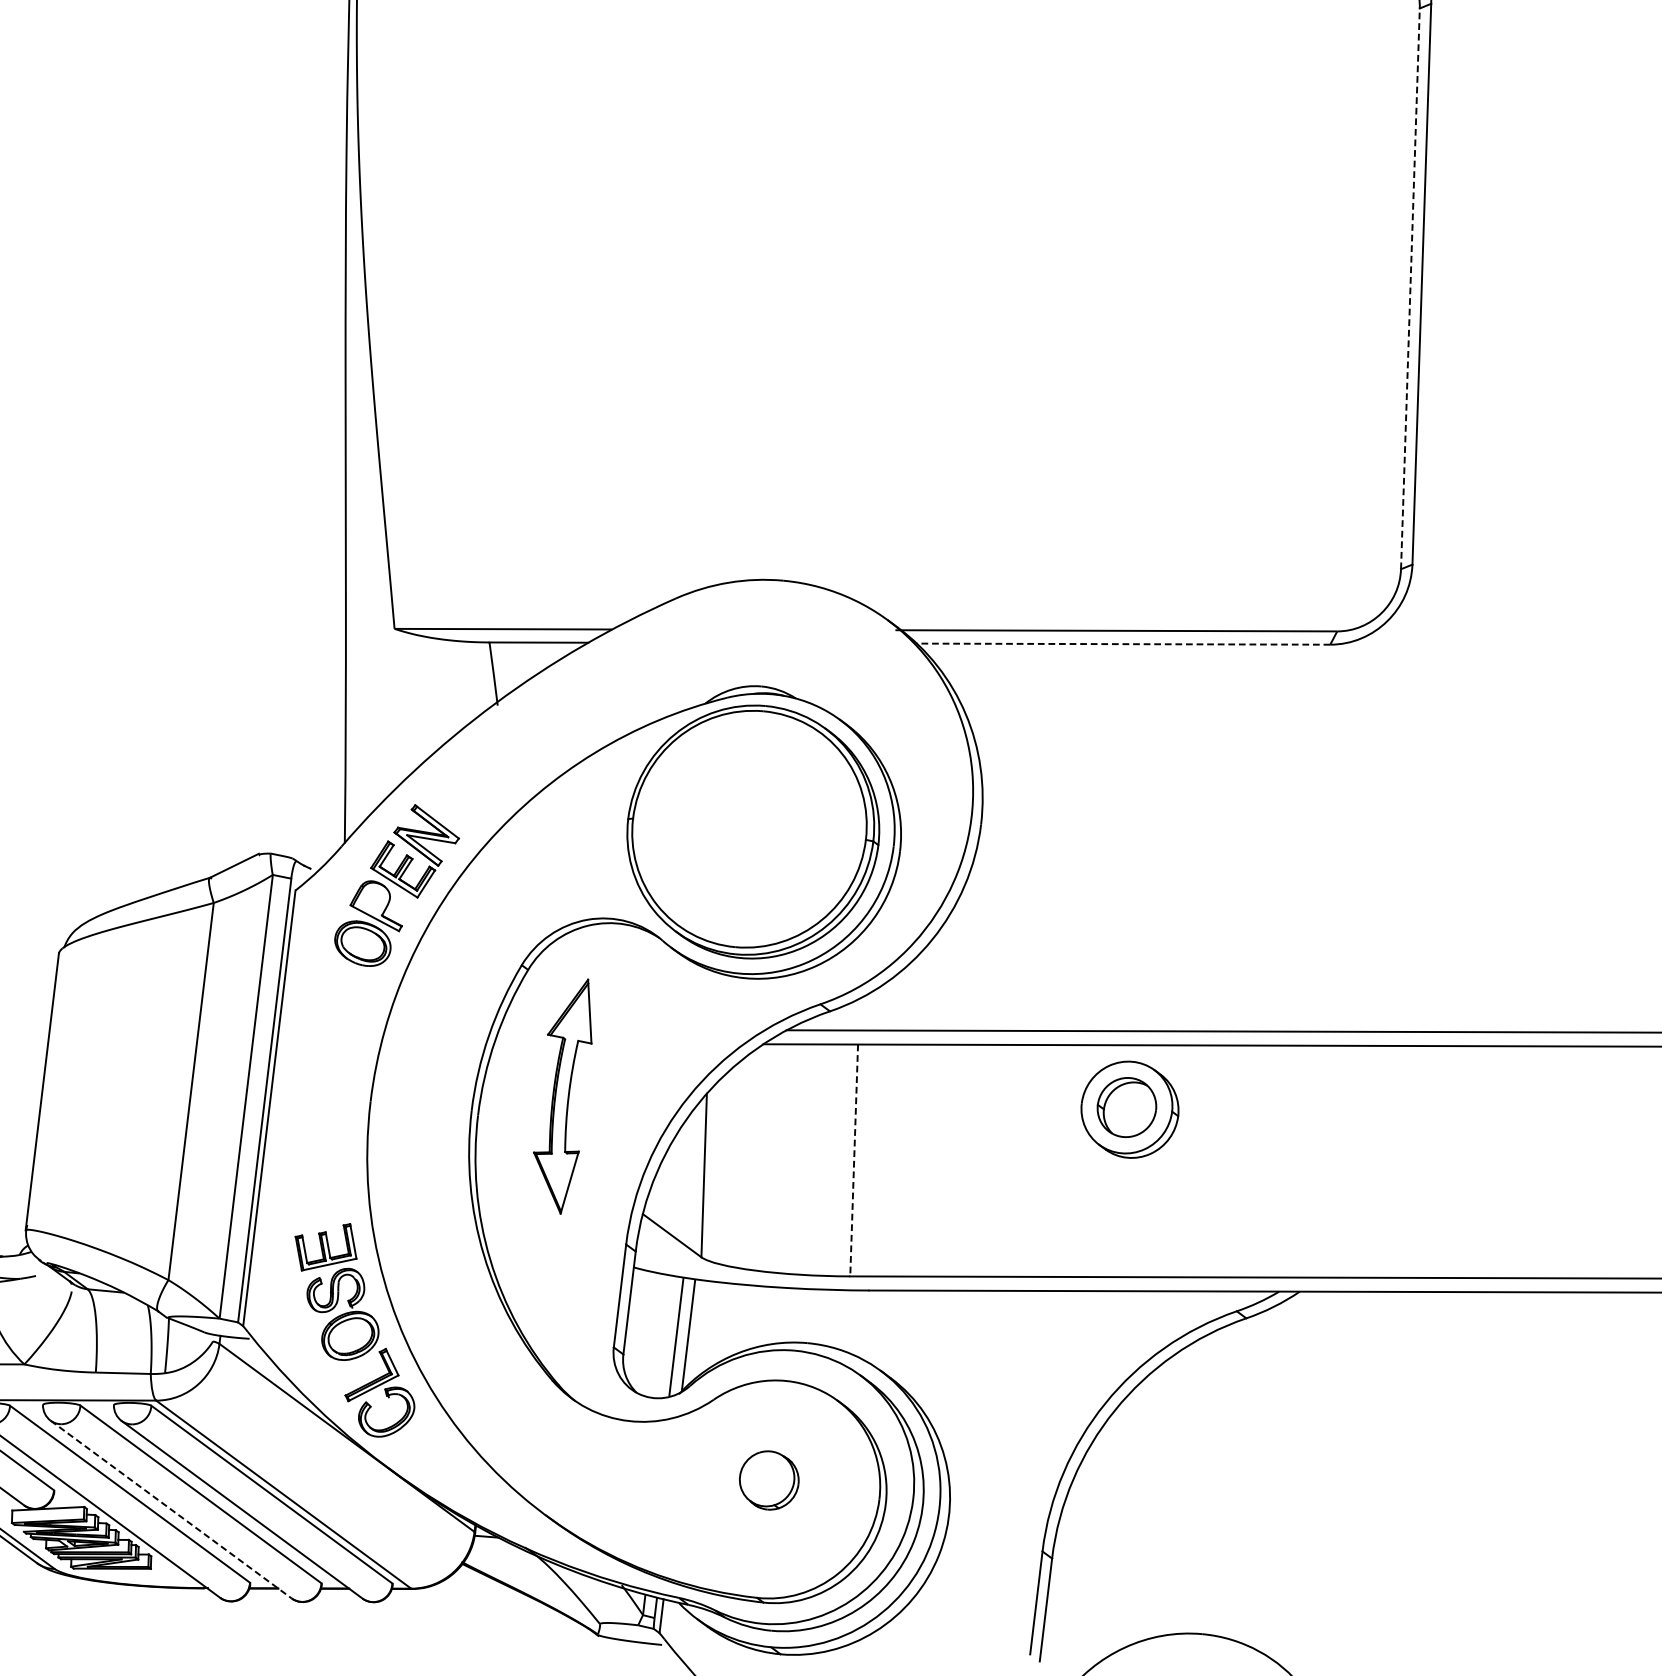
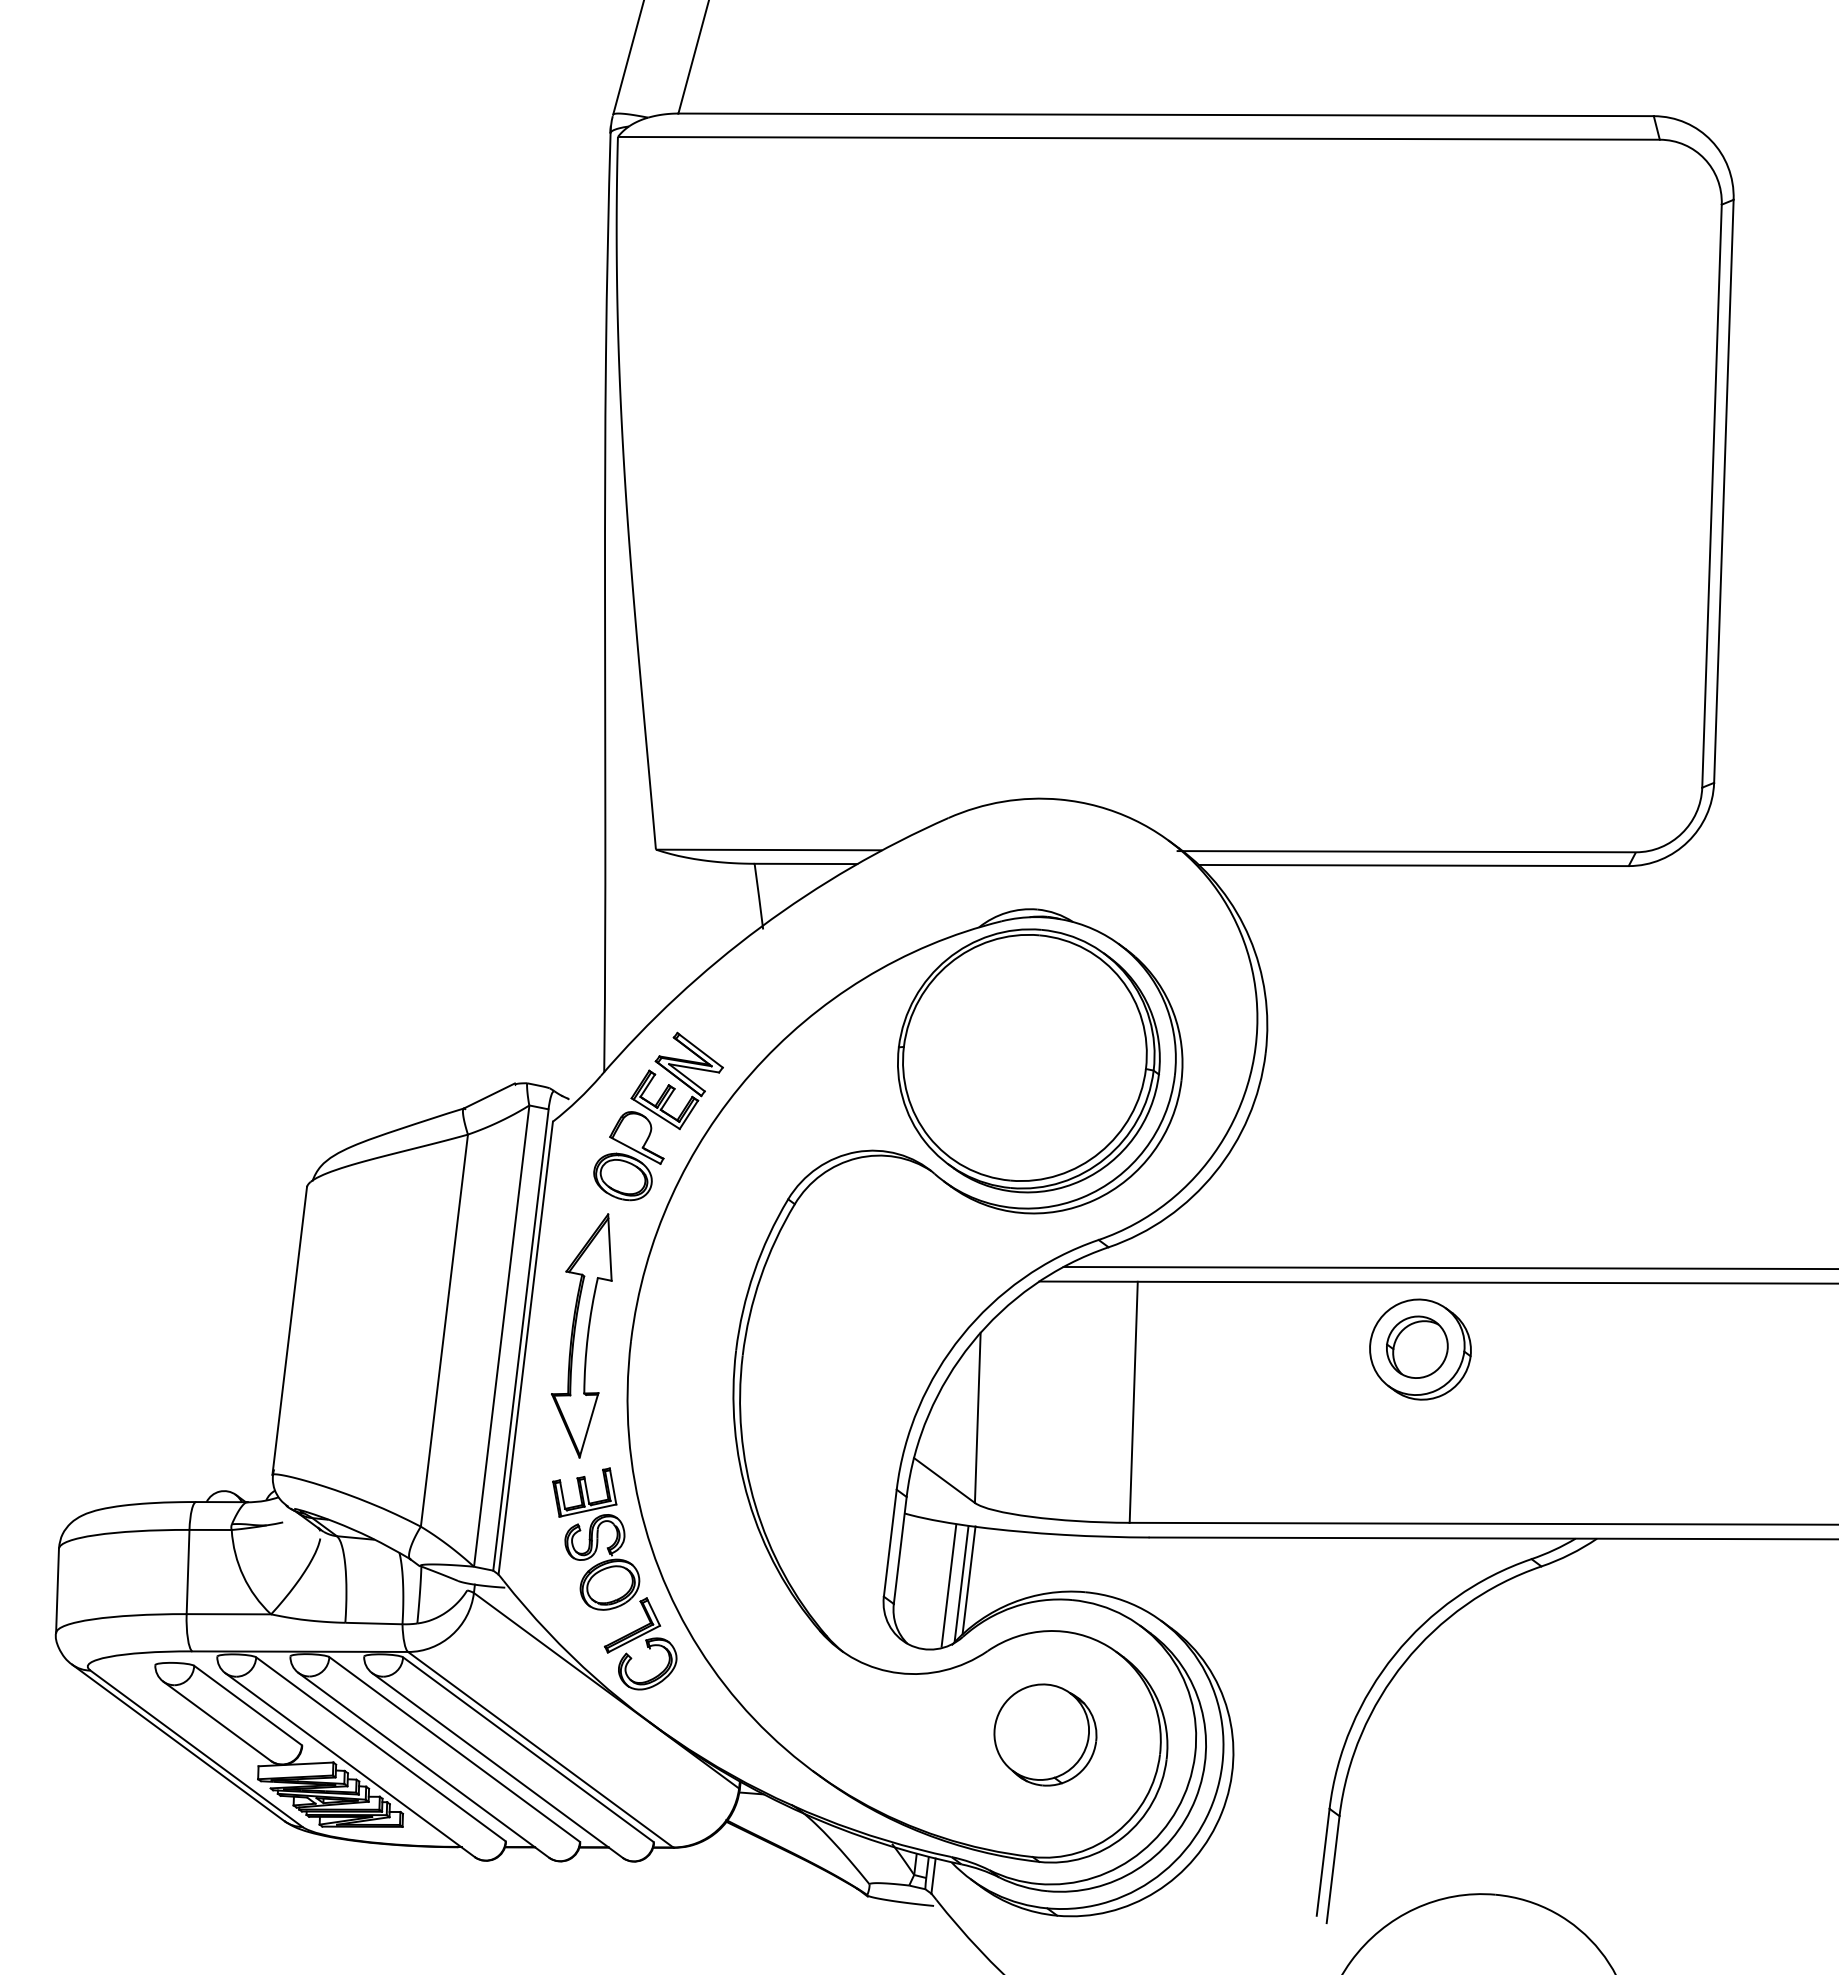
line: (1410, 289) -> (1712, 496), dashed -> solid
line: (1123, 644) -> (1413, 865), dashed -> solid
part: (562, 1096) -> (581, 1335), moved
line: (853, 1160) -> (1133, 1402), dashed -> solid
line: (695, 1331) -> (968, 1580), added
part: (769, 1480) -> (1045, 1734), size x1.67
line: (170, 1509) -> (423, 1765), dashed -> solid

